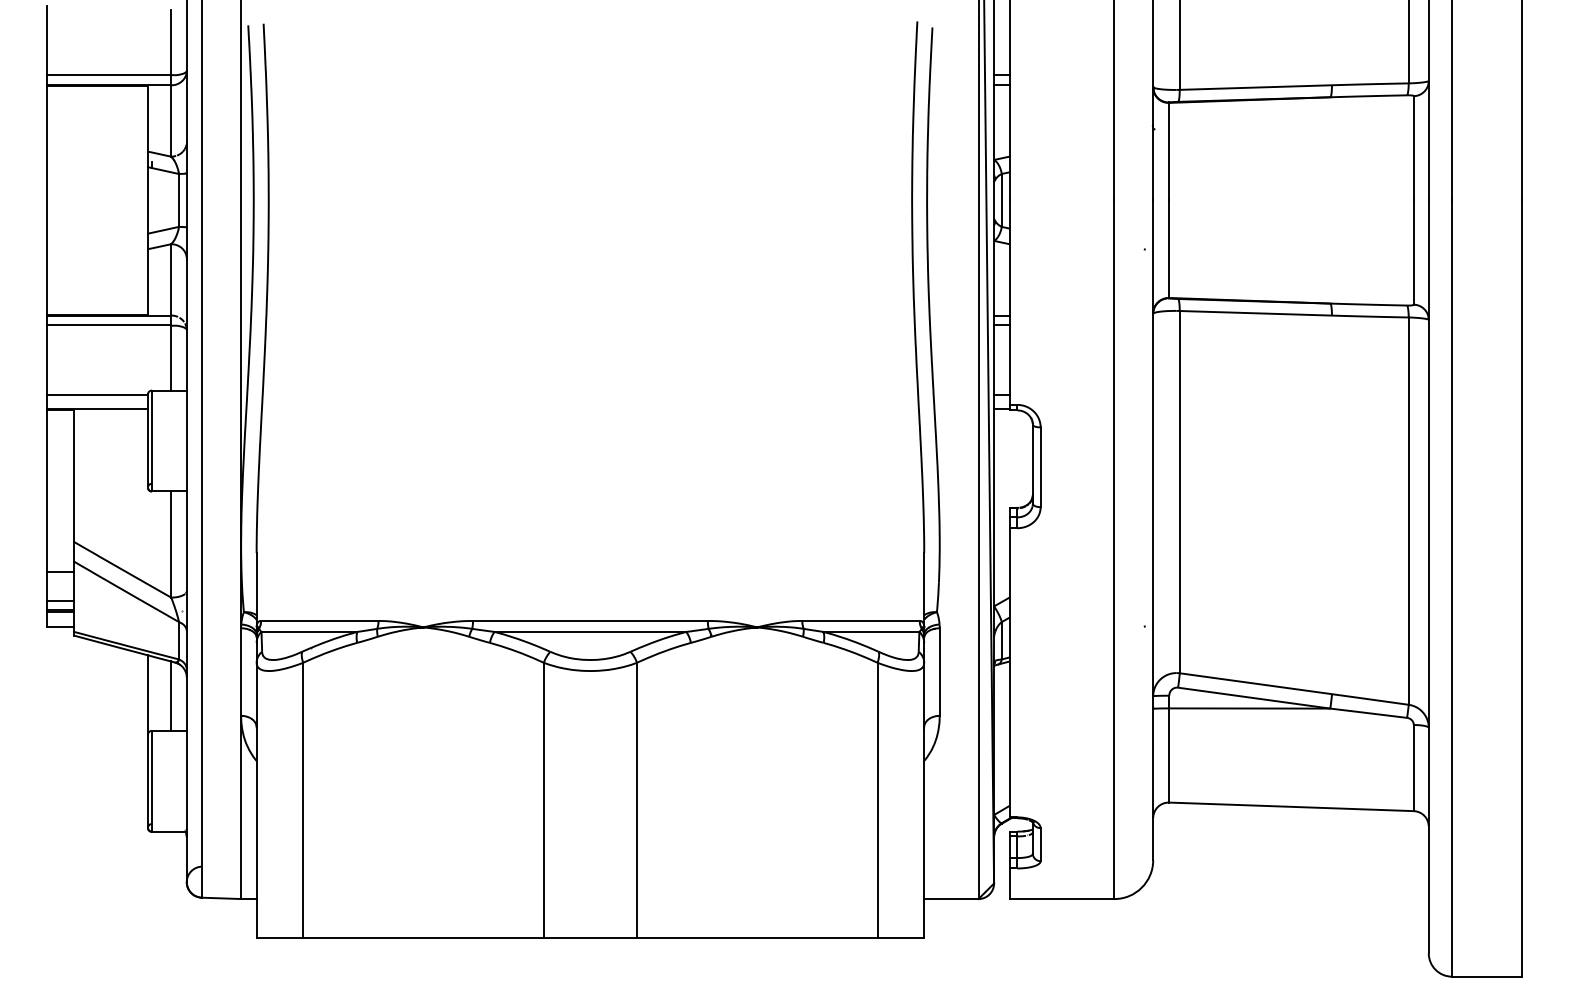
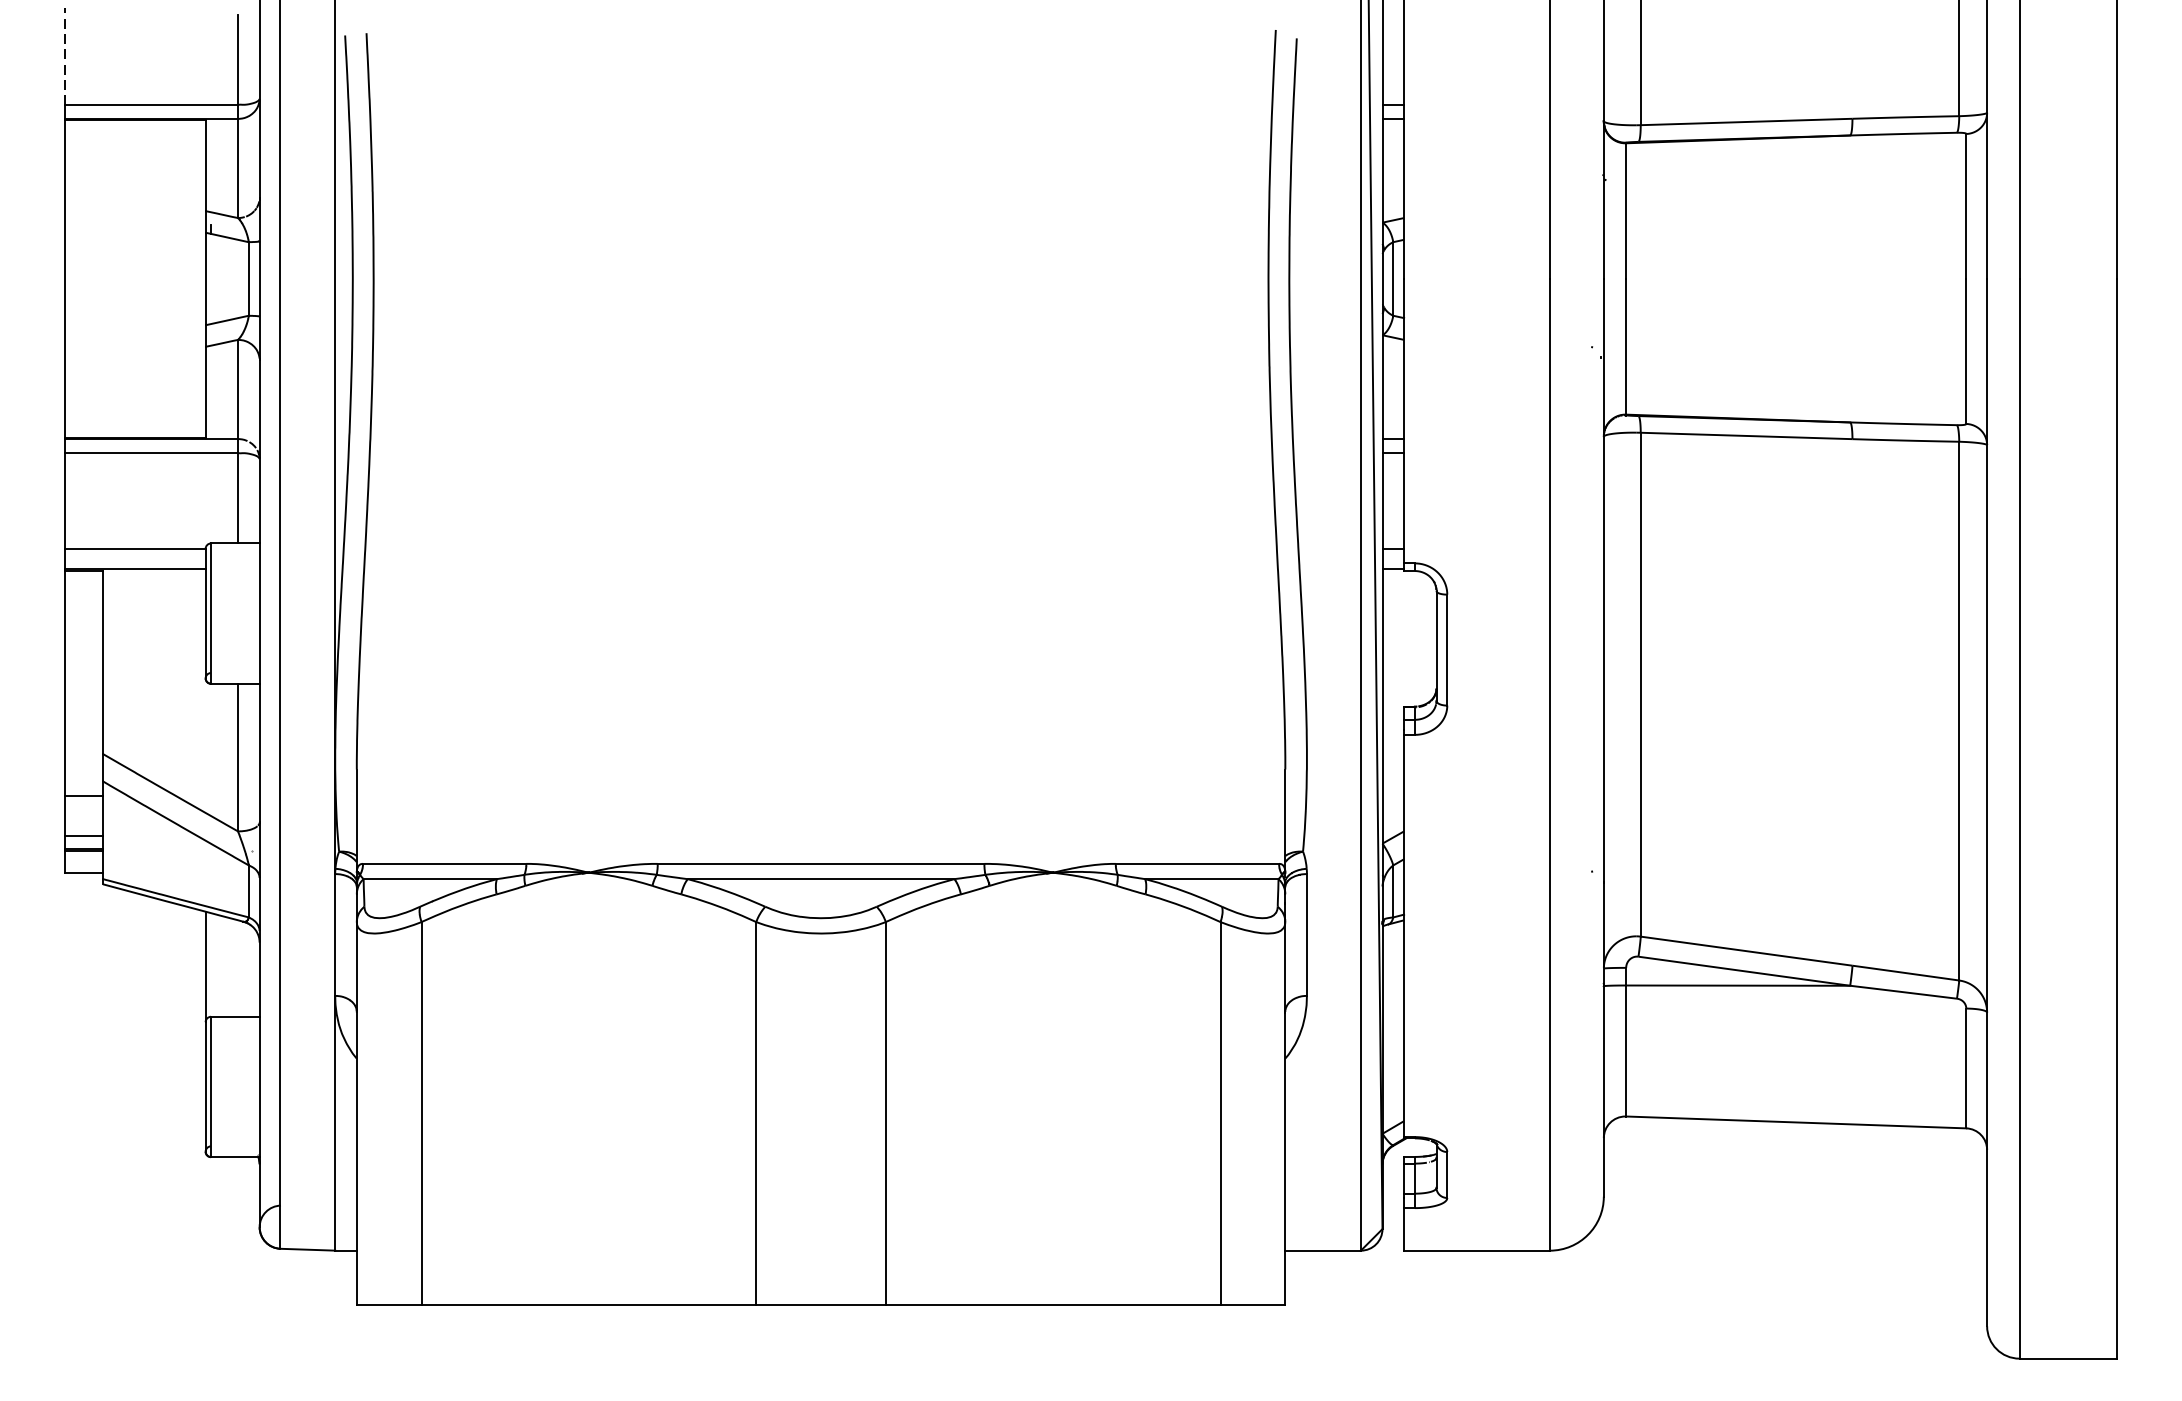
line: (47, 40) -> (65, 56), solid -> dashed
line: (171, 695) -> (238, 967), removed

